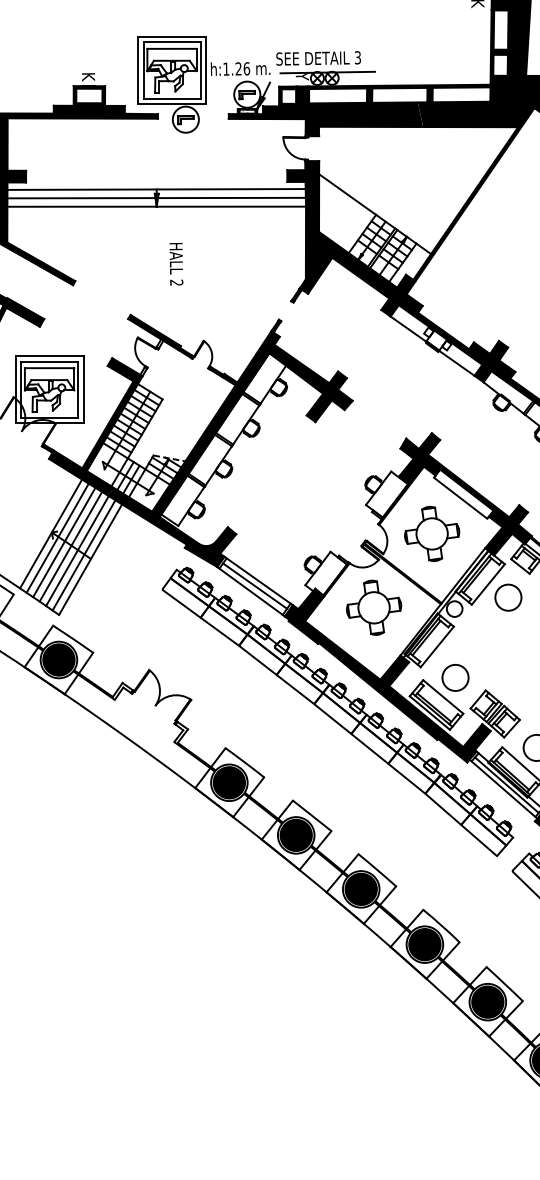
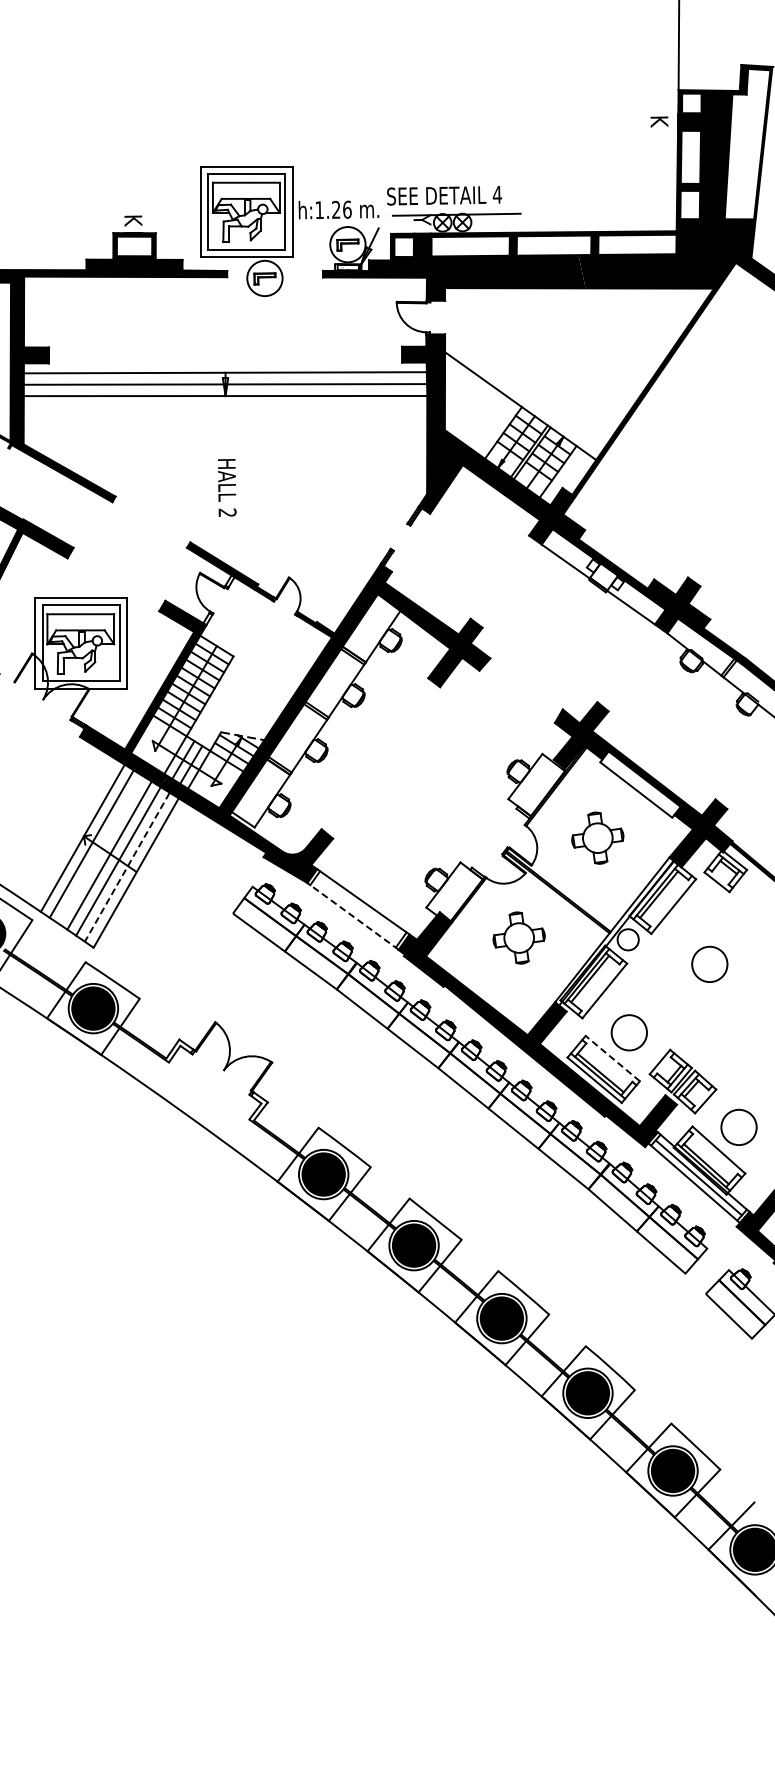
text: (357, 57) -> (497, 194), 3 -> 4
text: (176, 264) -> (227, 487), moved
part: (431, 533) -> (597, 837), size x0.7
line: (64, 542) -> (100, 849), removed
line: (83, 555) -> (126, 867), solid -> dashed
line: (255, 585) -> (358, 908), removed
line: (251, 591) -> (353, 916), solid -> dashed
circle: (508, 597) -> (709, 963), moved
part: (373, 607) -> (518, 937), size x0.7
line: (443, 696) -> (612, 1058), solid -> dashed

